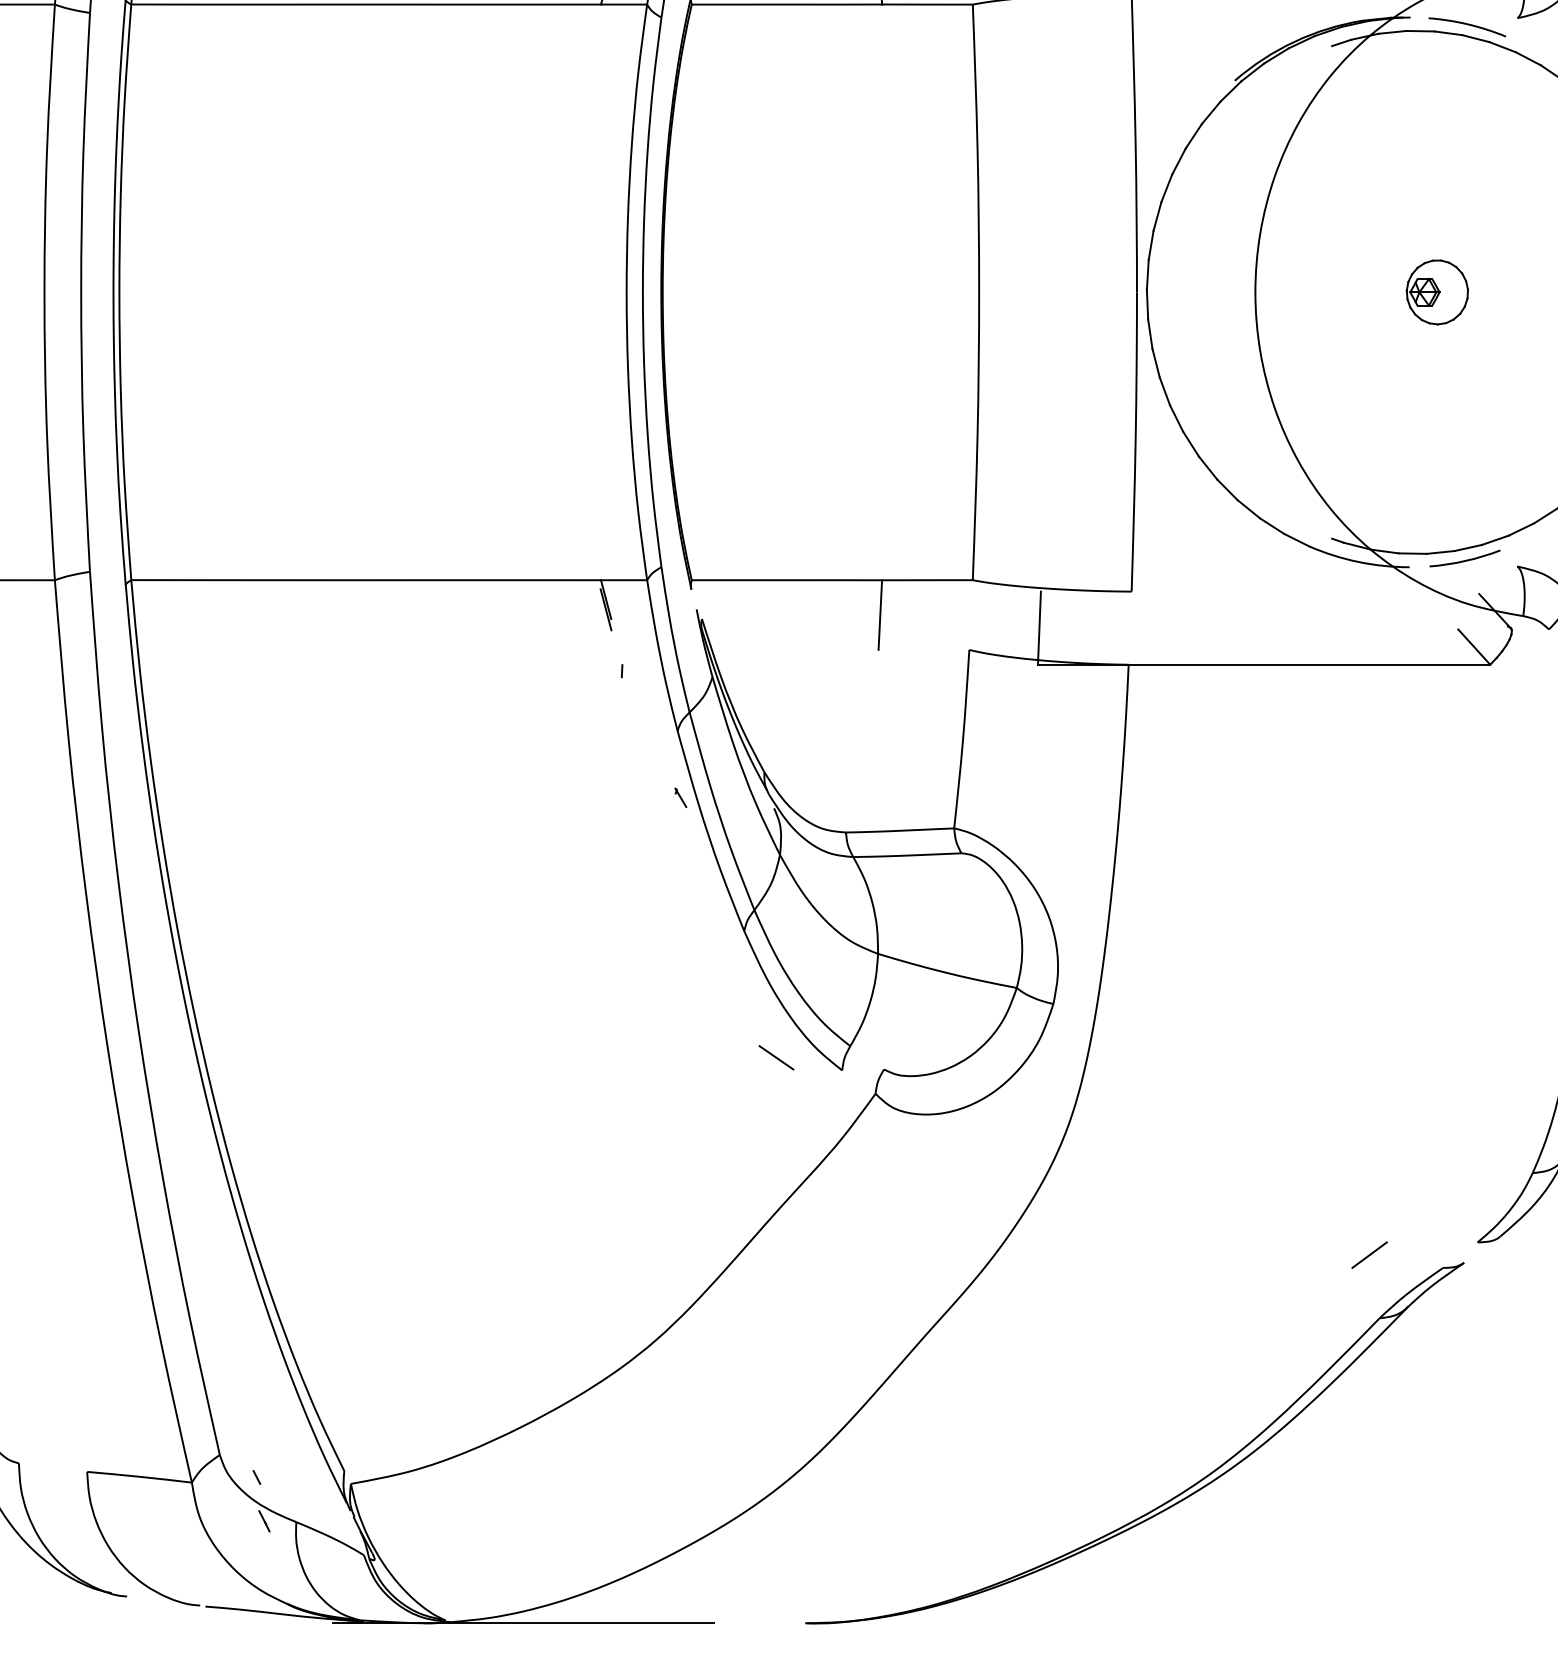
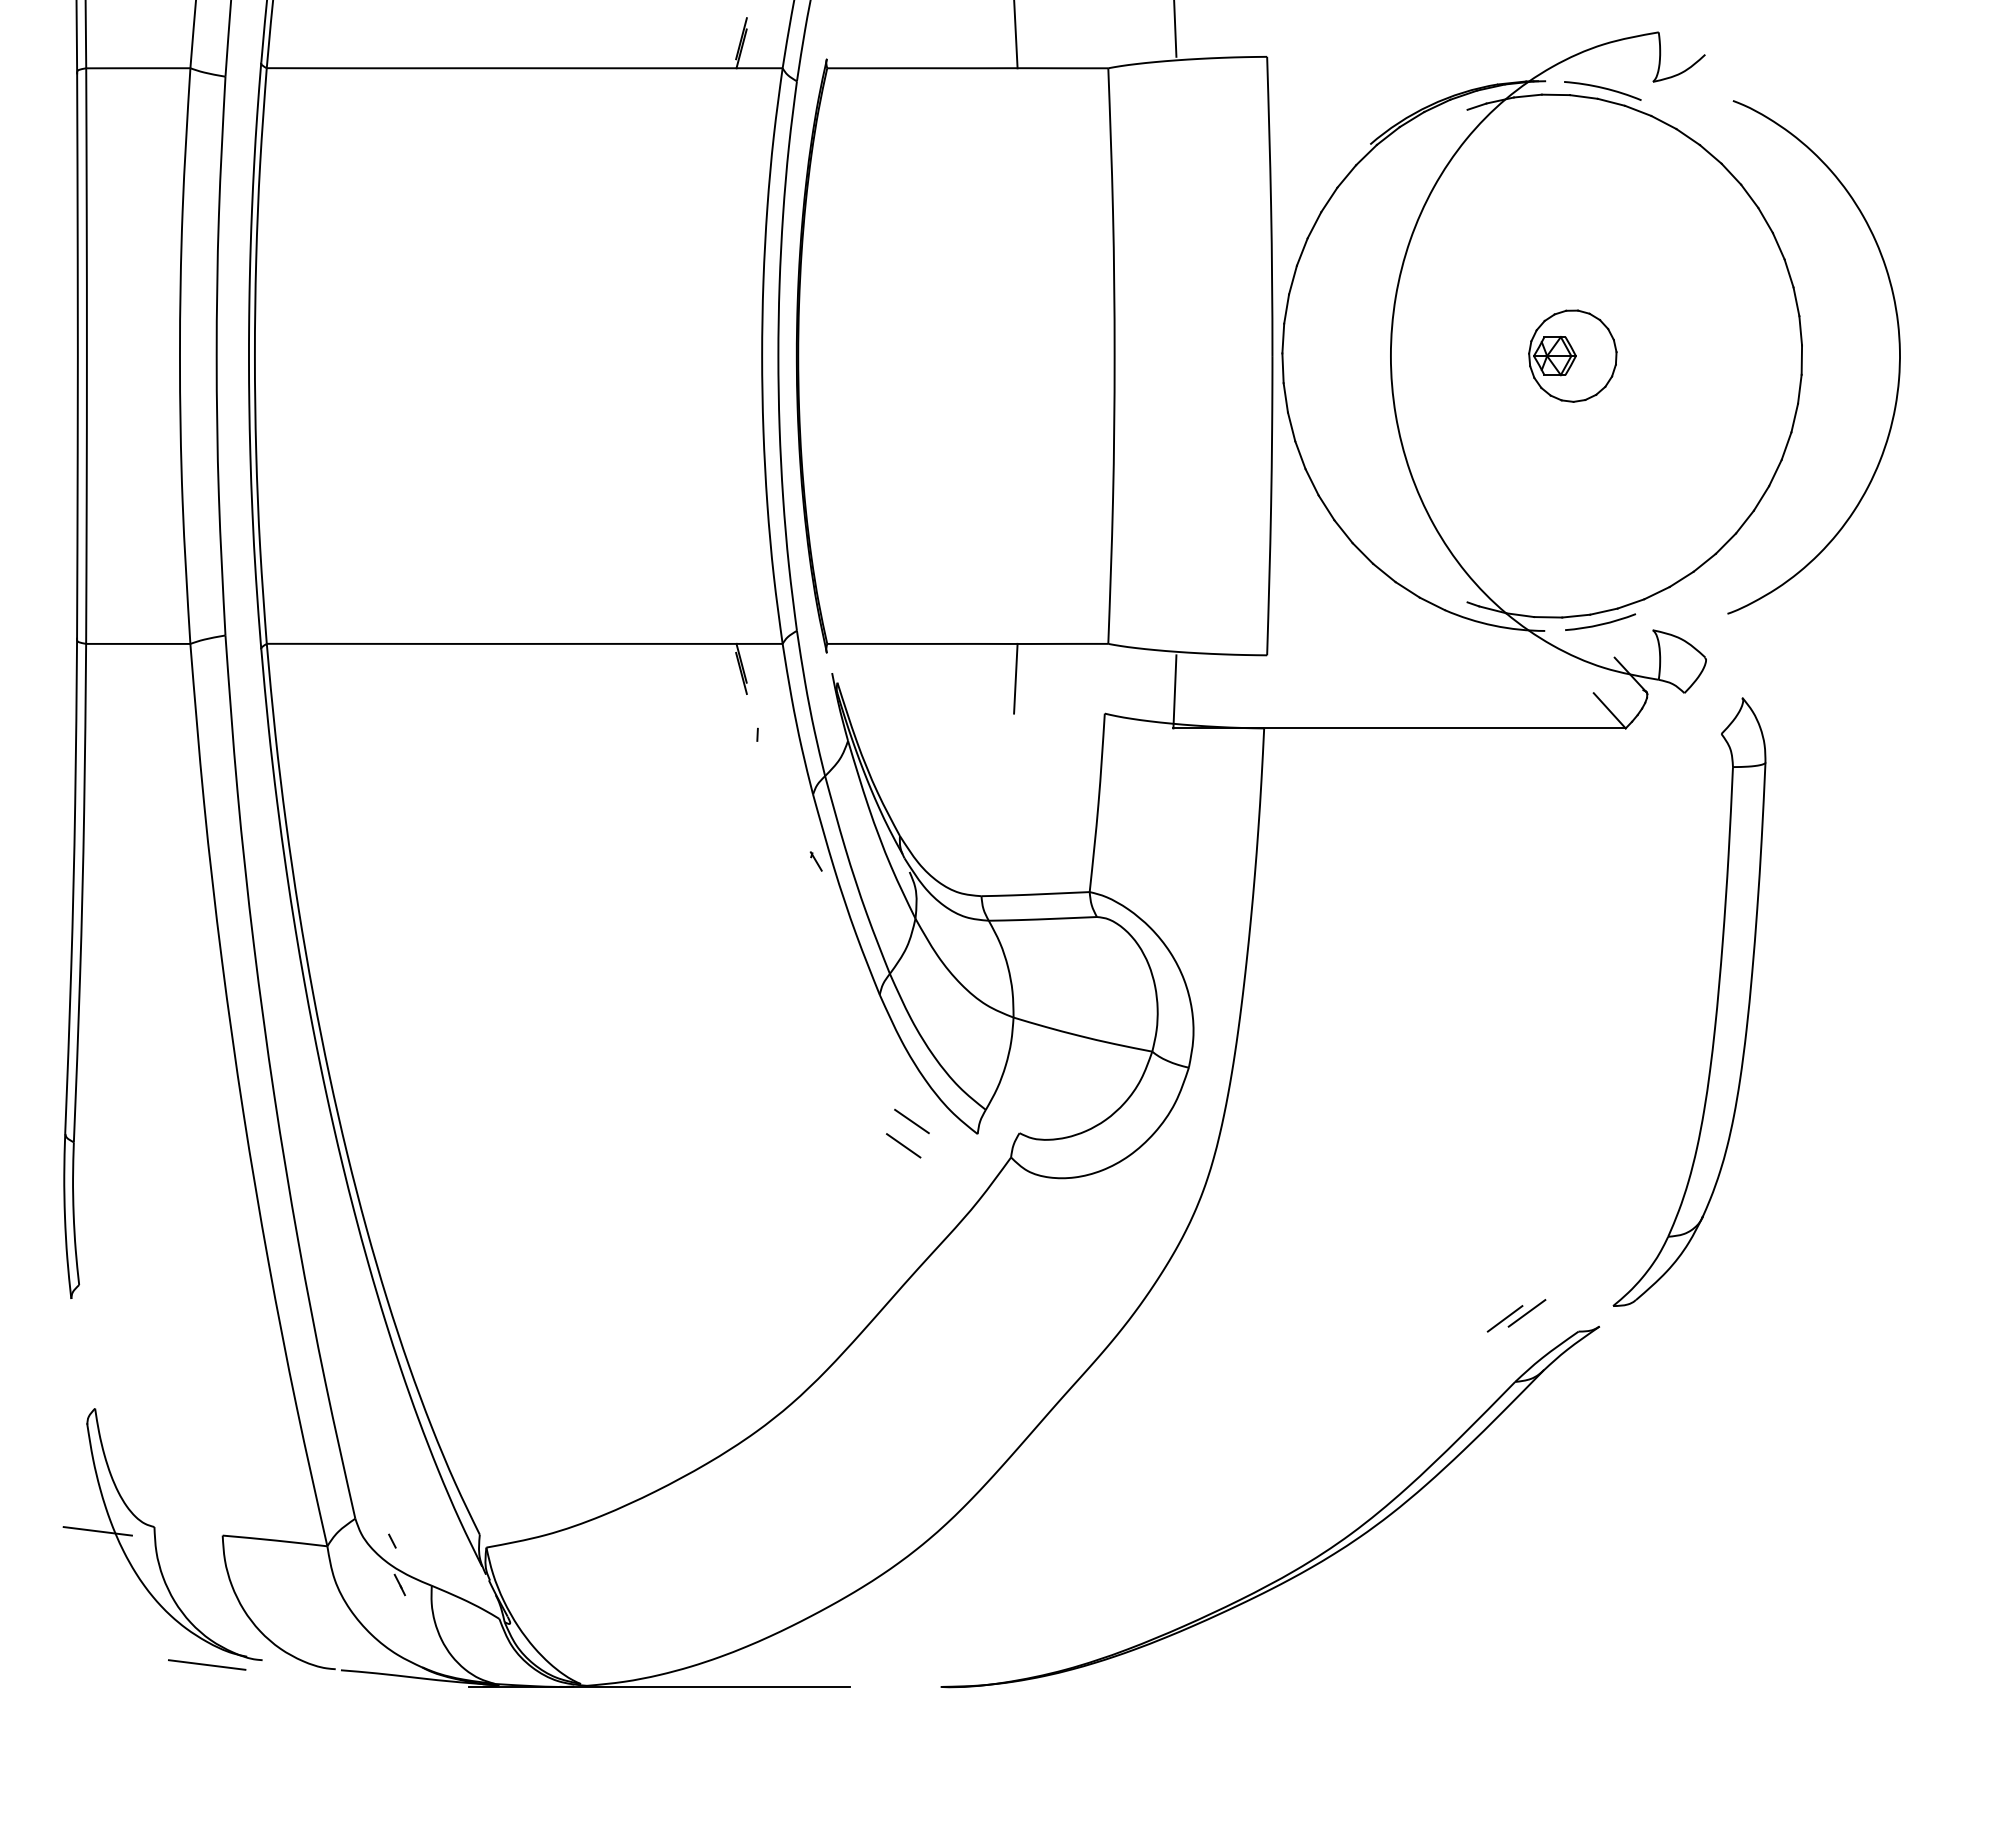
part: (1437, 291) -> (1572, 355), size x1.43
line: (768, 1081) -> (903, 1145), added
line: (1391, 1249) -> (1526, 1313), added
line: (71, 1600) -> (206, 1664), added

